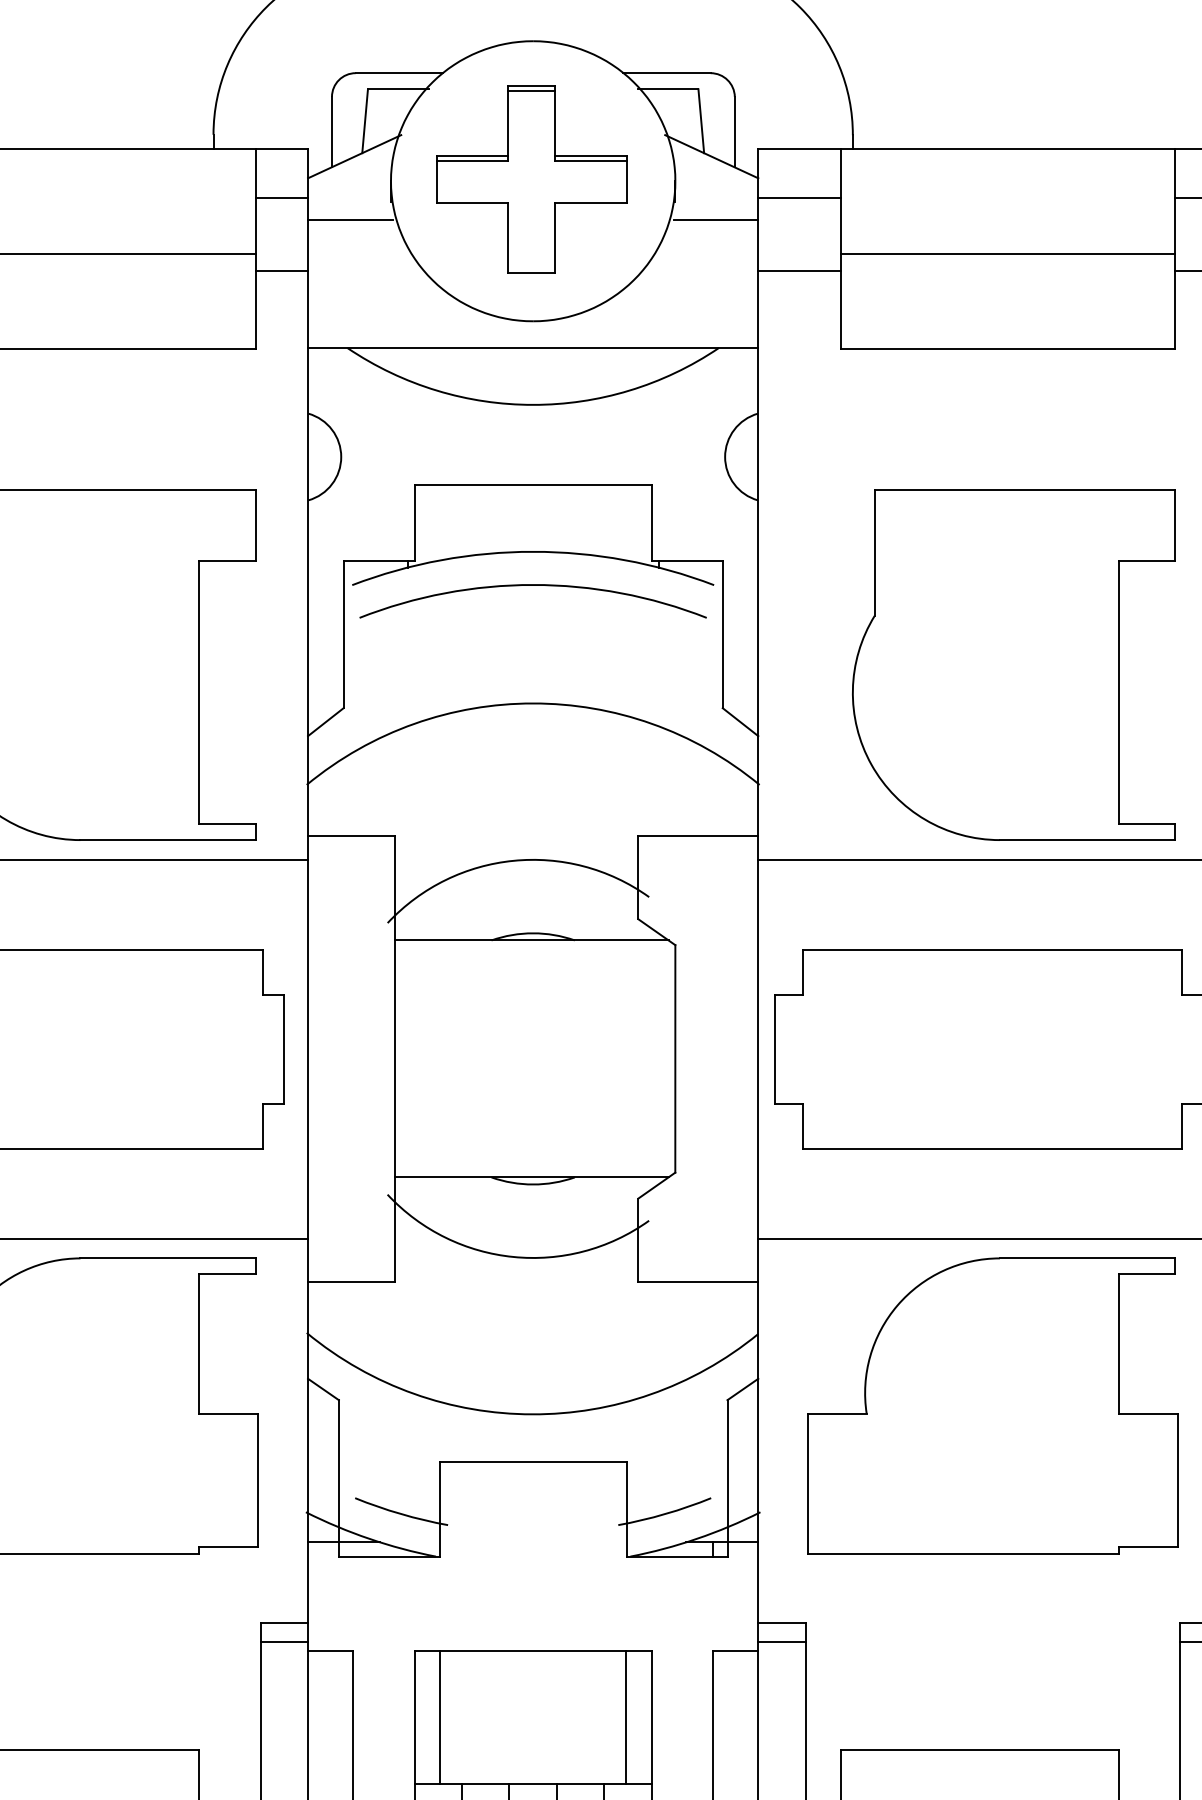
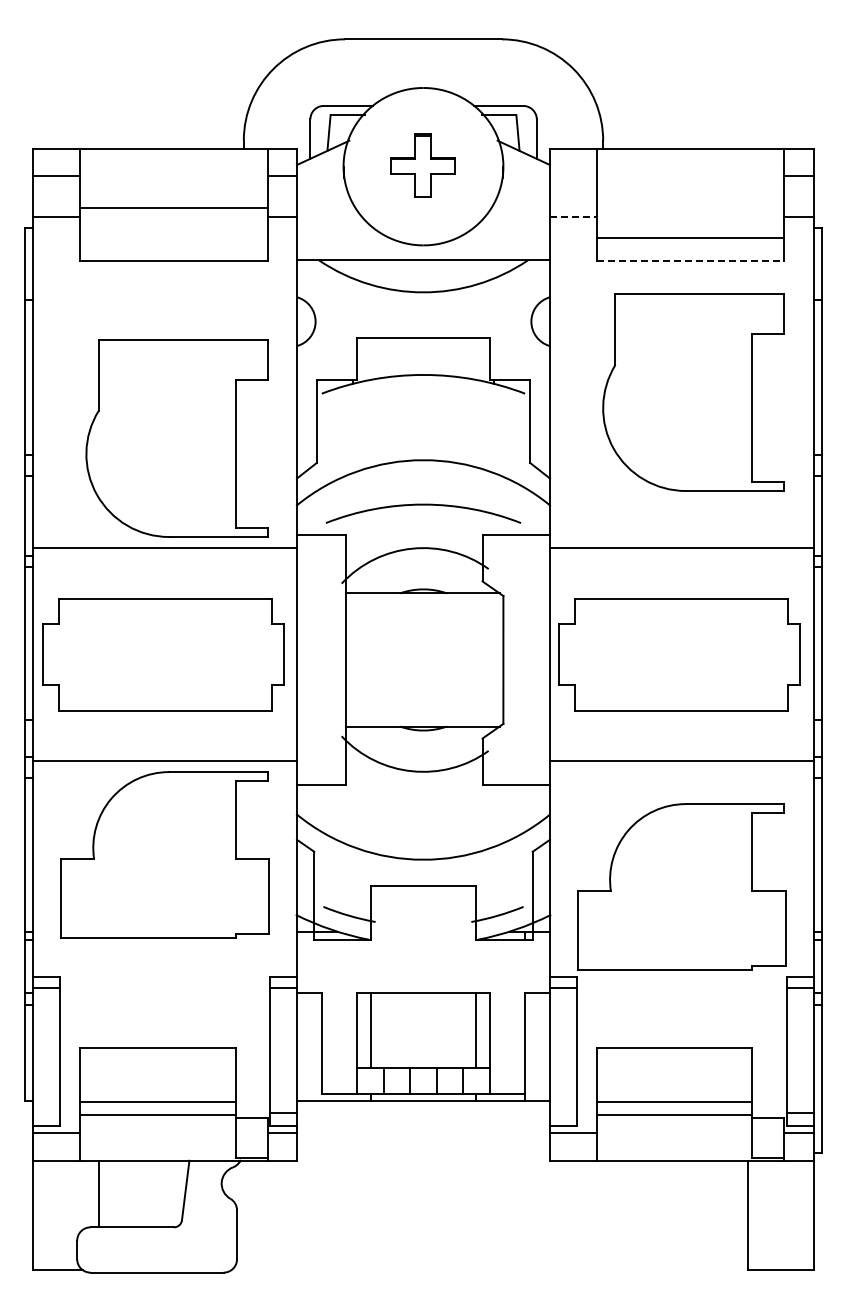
part: (531, 179) -> (422, 165), size x0.6
line: (800, 198) -> (573, 176), removed
line: (349, 220) -> (320, 188), removed
line: (716, 220) -> (526, 188), removed
line: (1008, 253) -> (690, 237), moved
line: (800, 271) -> (573, 217), solid -> dashed
line: (1008, 348) -> (690, 260), solid -> dashed
arc: (533, 586) -> (423, 505), moved
part: (1013, 664) -> (693, 392), moved
part: (992, 1405) -> (681, 886), moved

